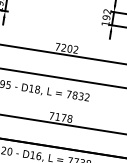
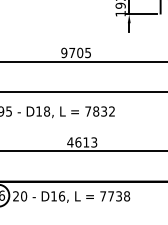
text: (66, 47) -> (75, 52), 7202 -> 9705
text: (60, 117) -> (82, 142), 7178 -> 4613

